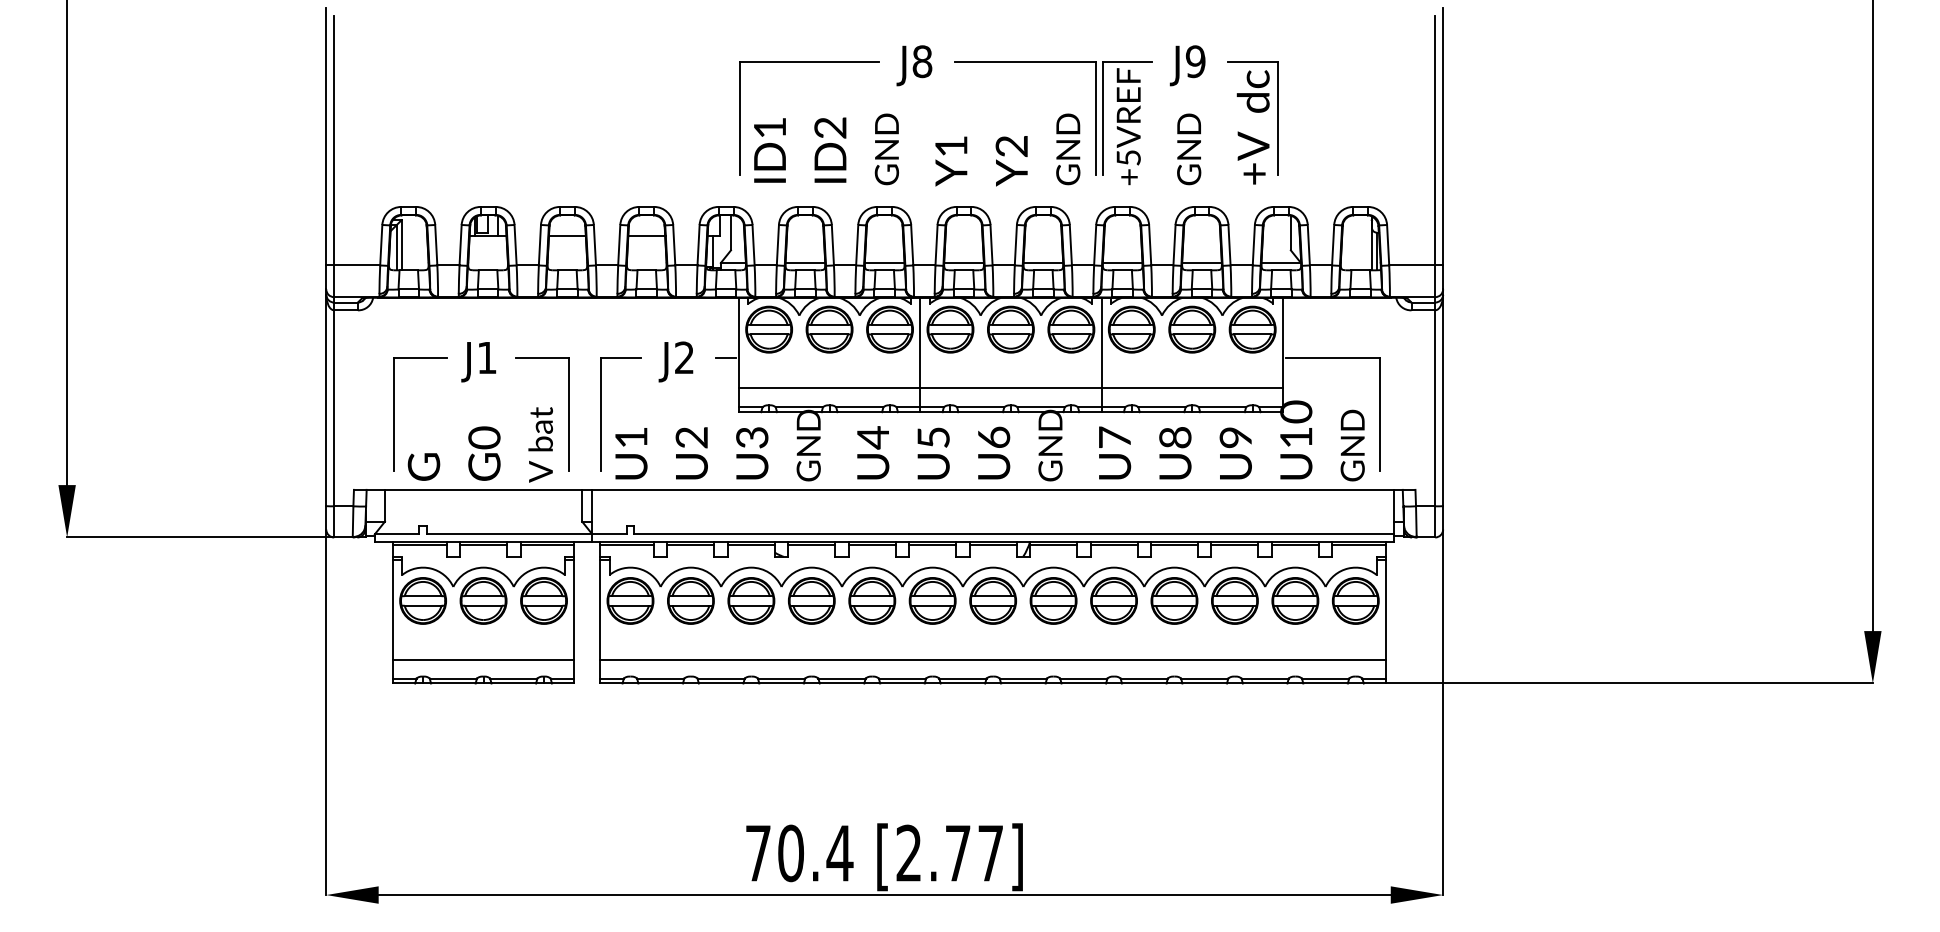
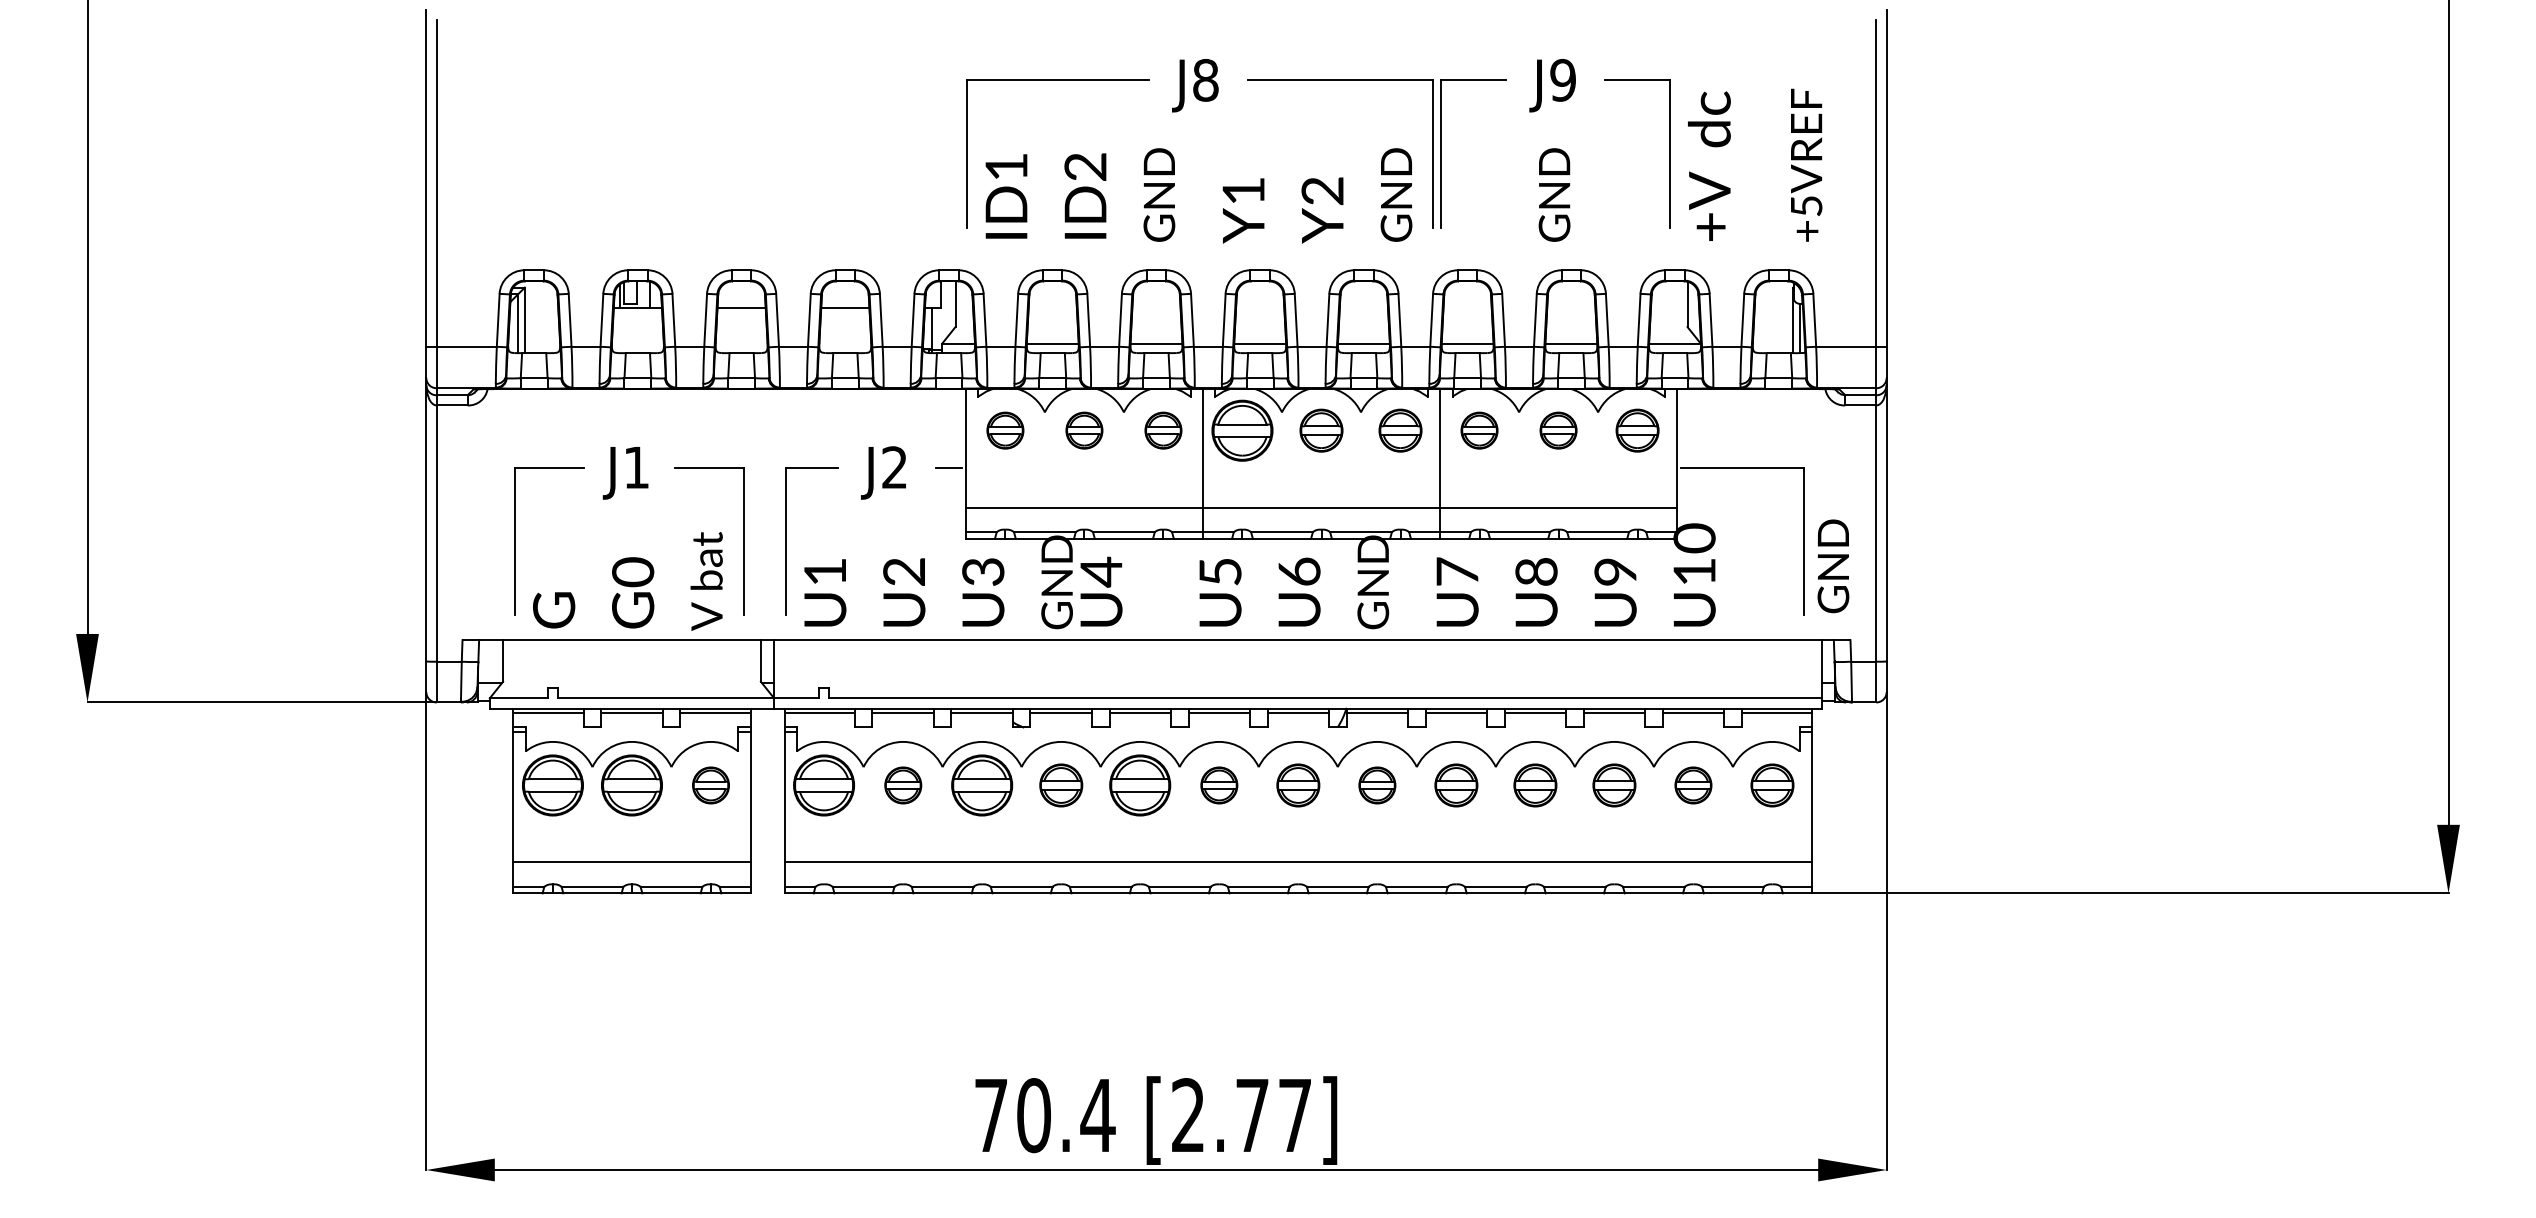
text: (1128, 126) -> (1806, 164), moved
text: (1253, 126) -> (1709, 165), moved
part: (769, 329) -> (1005, 430), size x0.6
part: (829, 329) -> (1084, 430), size x0.6
part: (890, 329) -> (1163, 430), size x0.6
part: (1010, 329) -> (1321, 430), size x0.7
part: (1071, 329) -> (1400, 430), size x0.7
part: (1131, 329) -> (1479, 430), size x0.6
part: (1192, 329) -> (1558, 430), size x0.6
part: (1252, 329) -> (1637, 430), size x0.7
text: (1352, 445) -> (1833, 566), moved
text: (873, 452) -> (1101, 591), moved
part: (543, 600) -> (710, 785), size x0.6
part: (691, 600) -> (903, 785), size x0.6
part: (812, 600) -> (1061, 785), size x0.7
part: (932, 600) -> (1219, 785), size x0.6
part: (993, 600) -> (1298, 785), size x0.7
part: (1053, 600) -> (1377, 785), size x0.6
part: (1114, 600) -> (1456, 785), size x0.7
part: (1174, 600) -> (1535, 785), size x0.7
part: (1235, 600) -> (1614, 785), size x0.7
part: (1295, 600) -> (1693, 785), size x0.6
part: (1355, 600) -> (1772, 785), size x0.7

